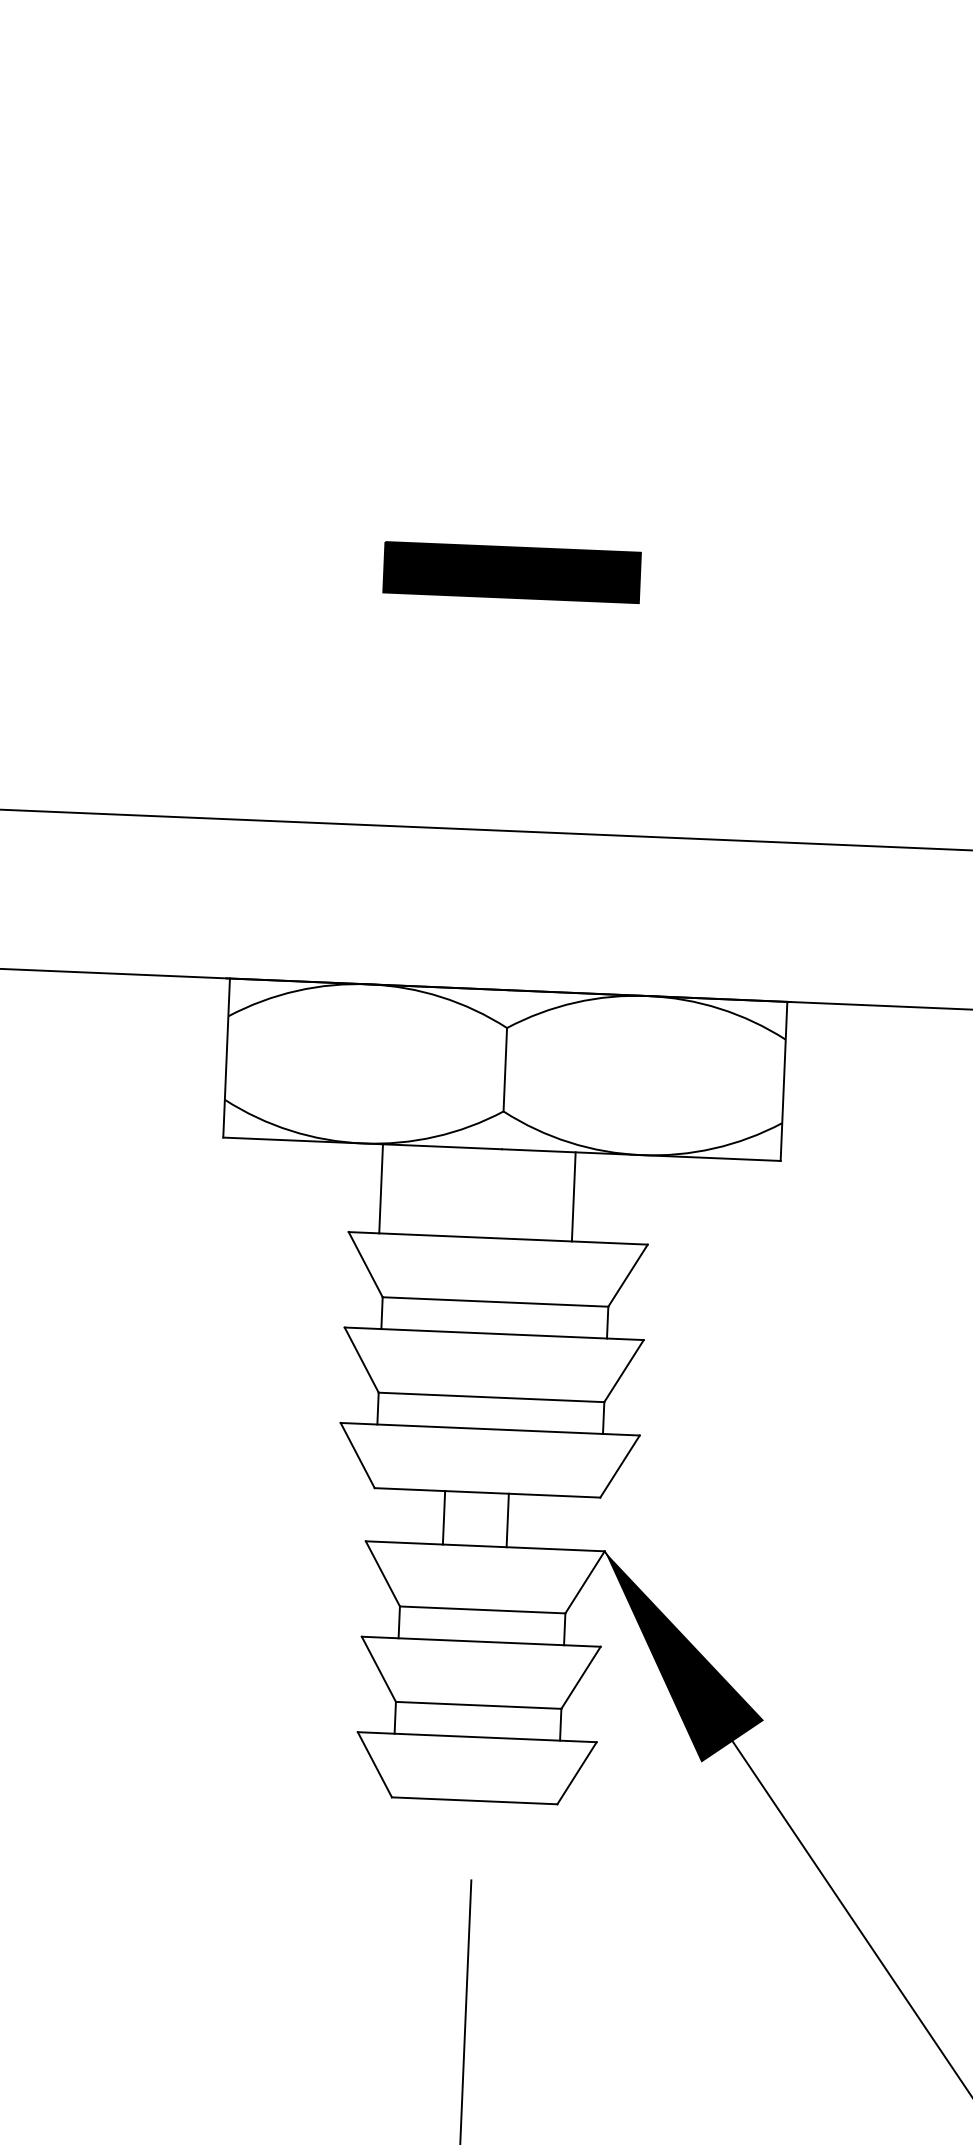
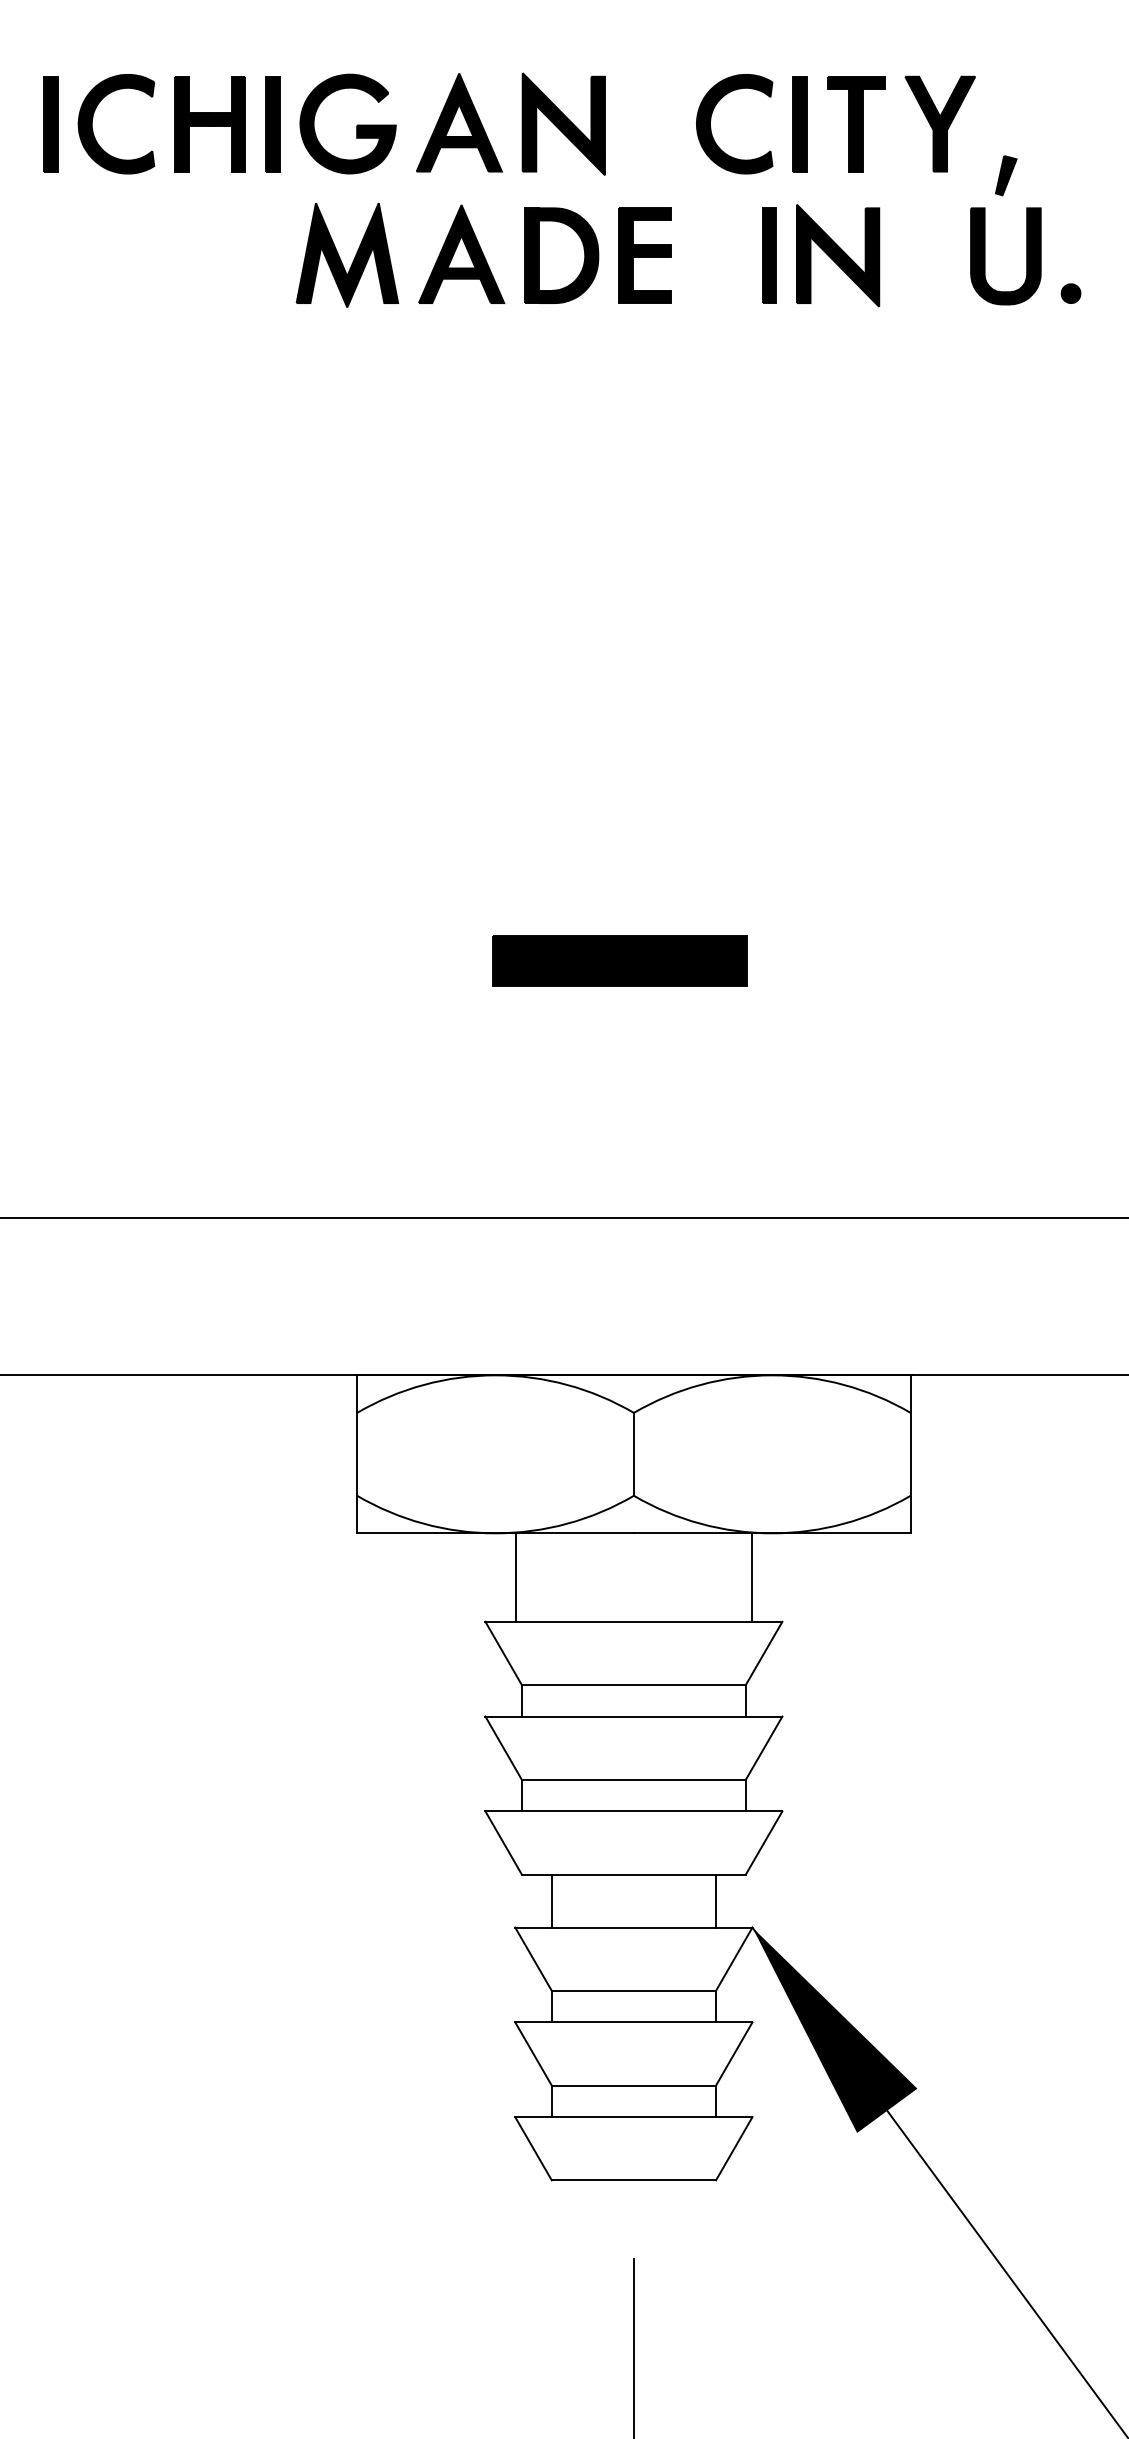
line: (574, 1196) -> (752, 1577), moved
line: (443, 1517) -> (551, 1900), moved
line: (508, 1519) -> (716, 1900), moved

